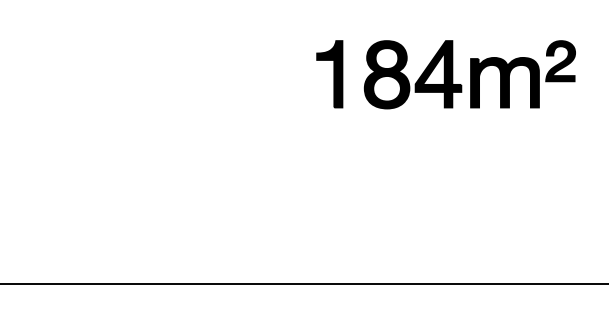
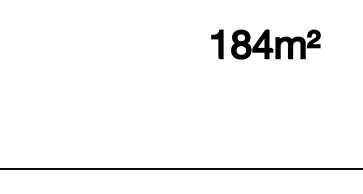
part: (445, 74) -> (265, 44), size x0.7

